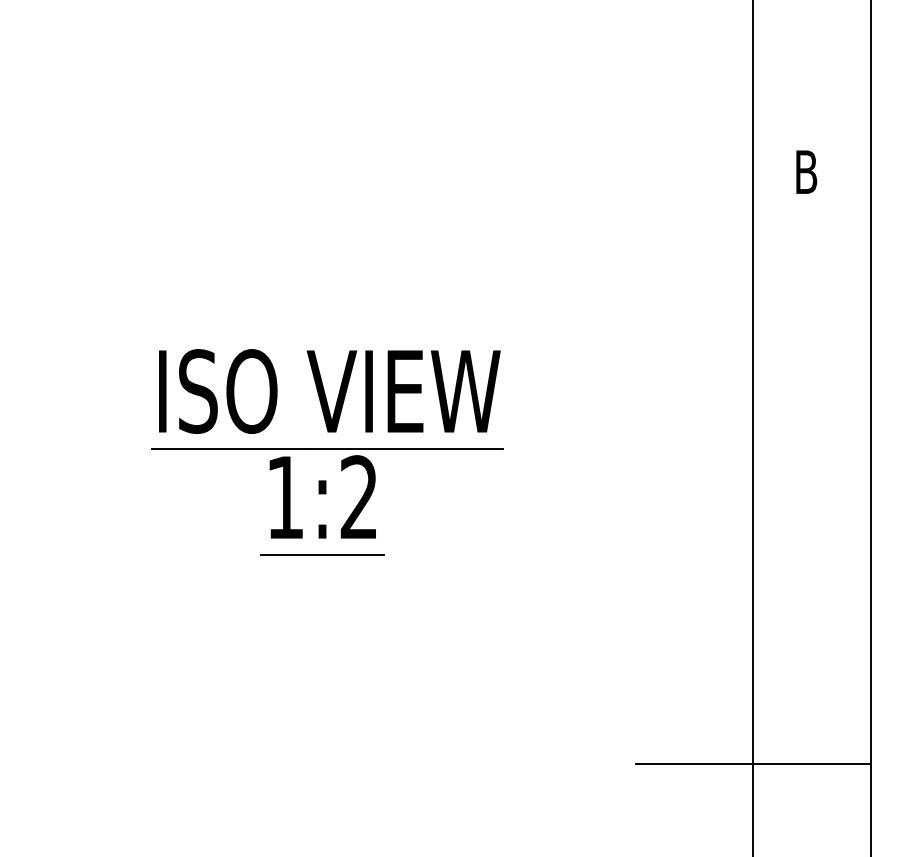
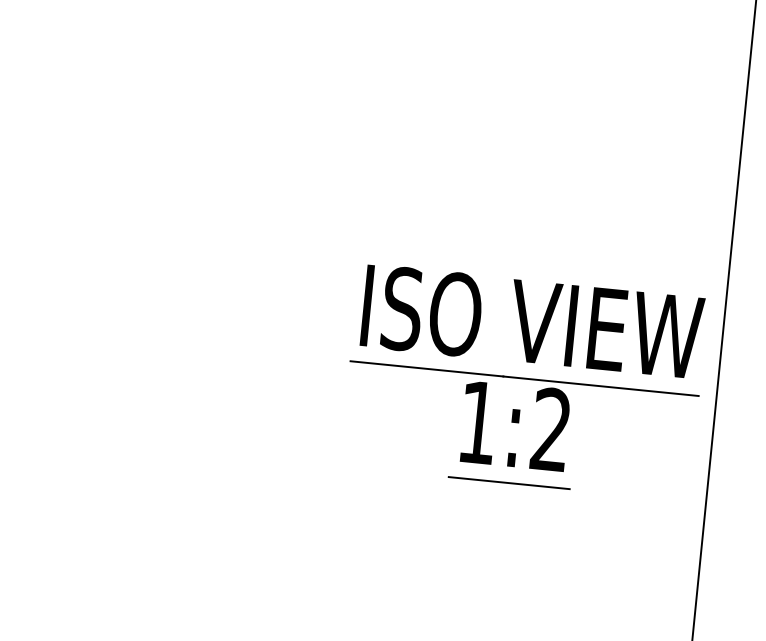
part: (327, 452) -> (524, 382), moved

